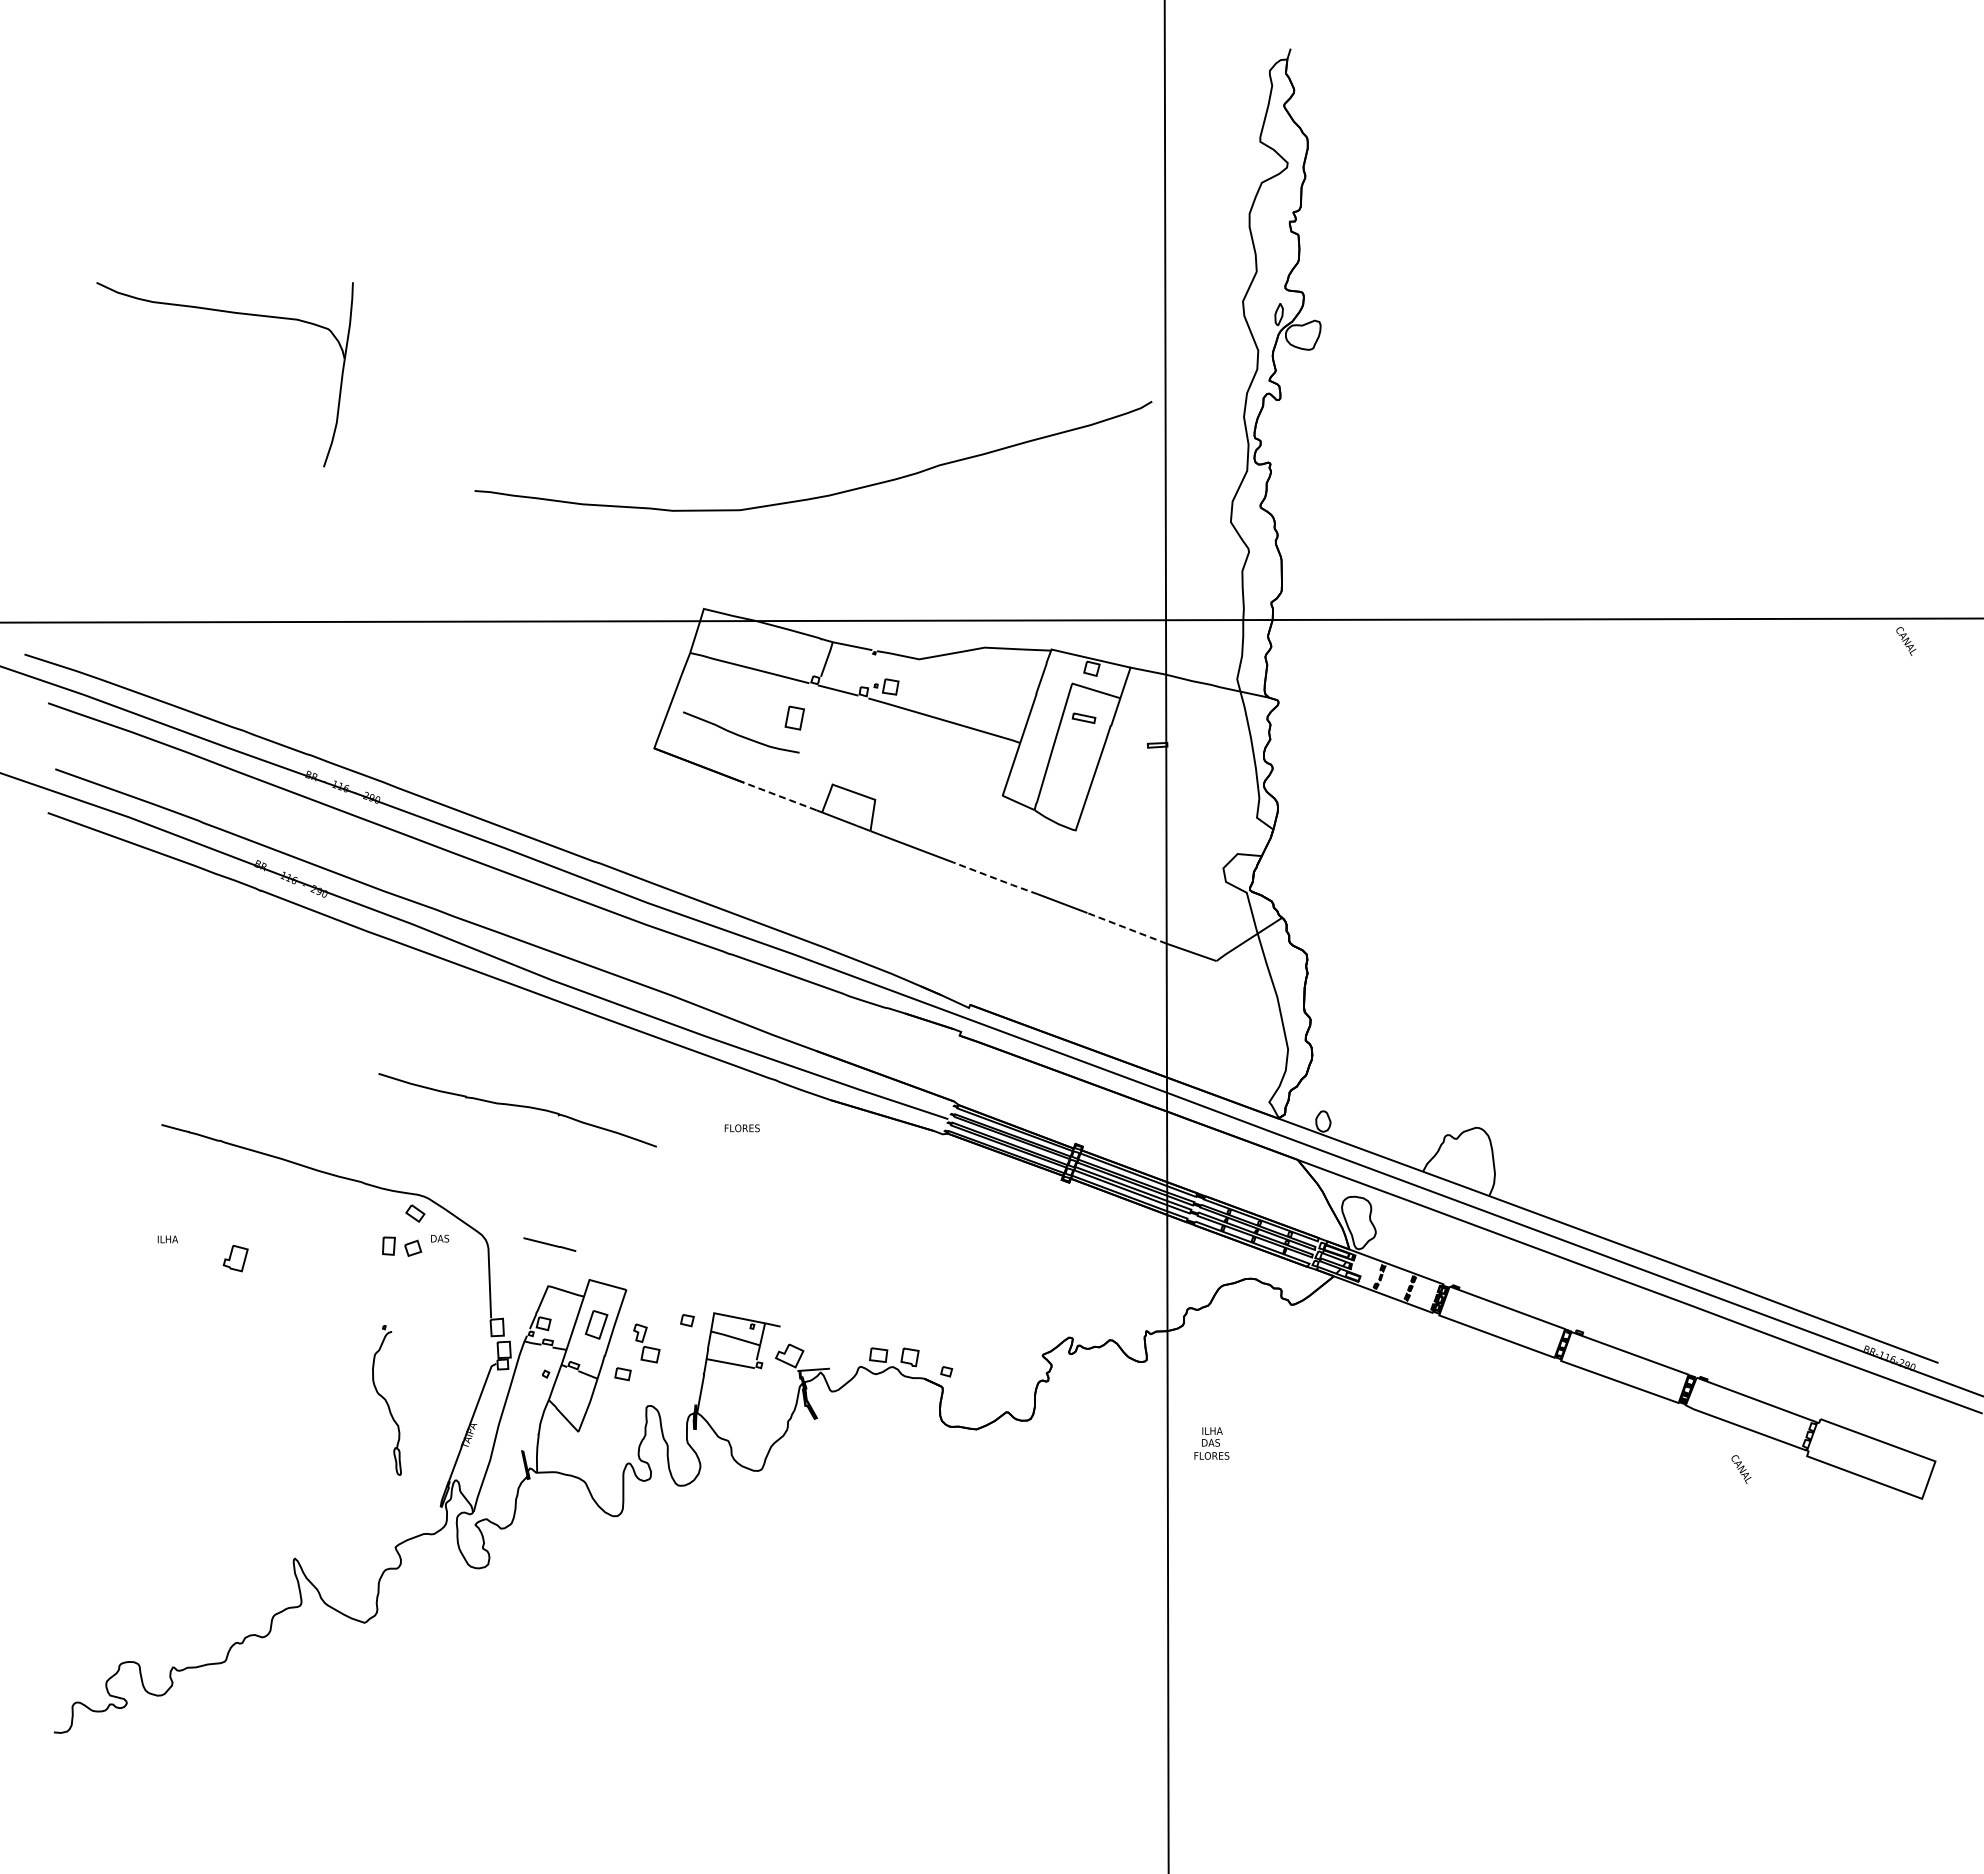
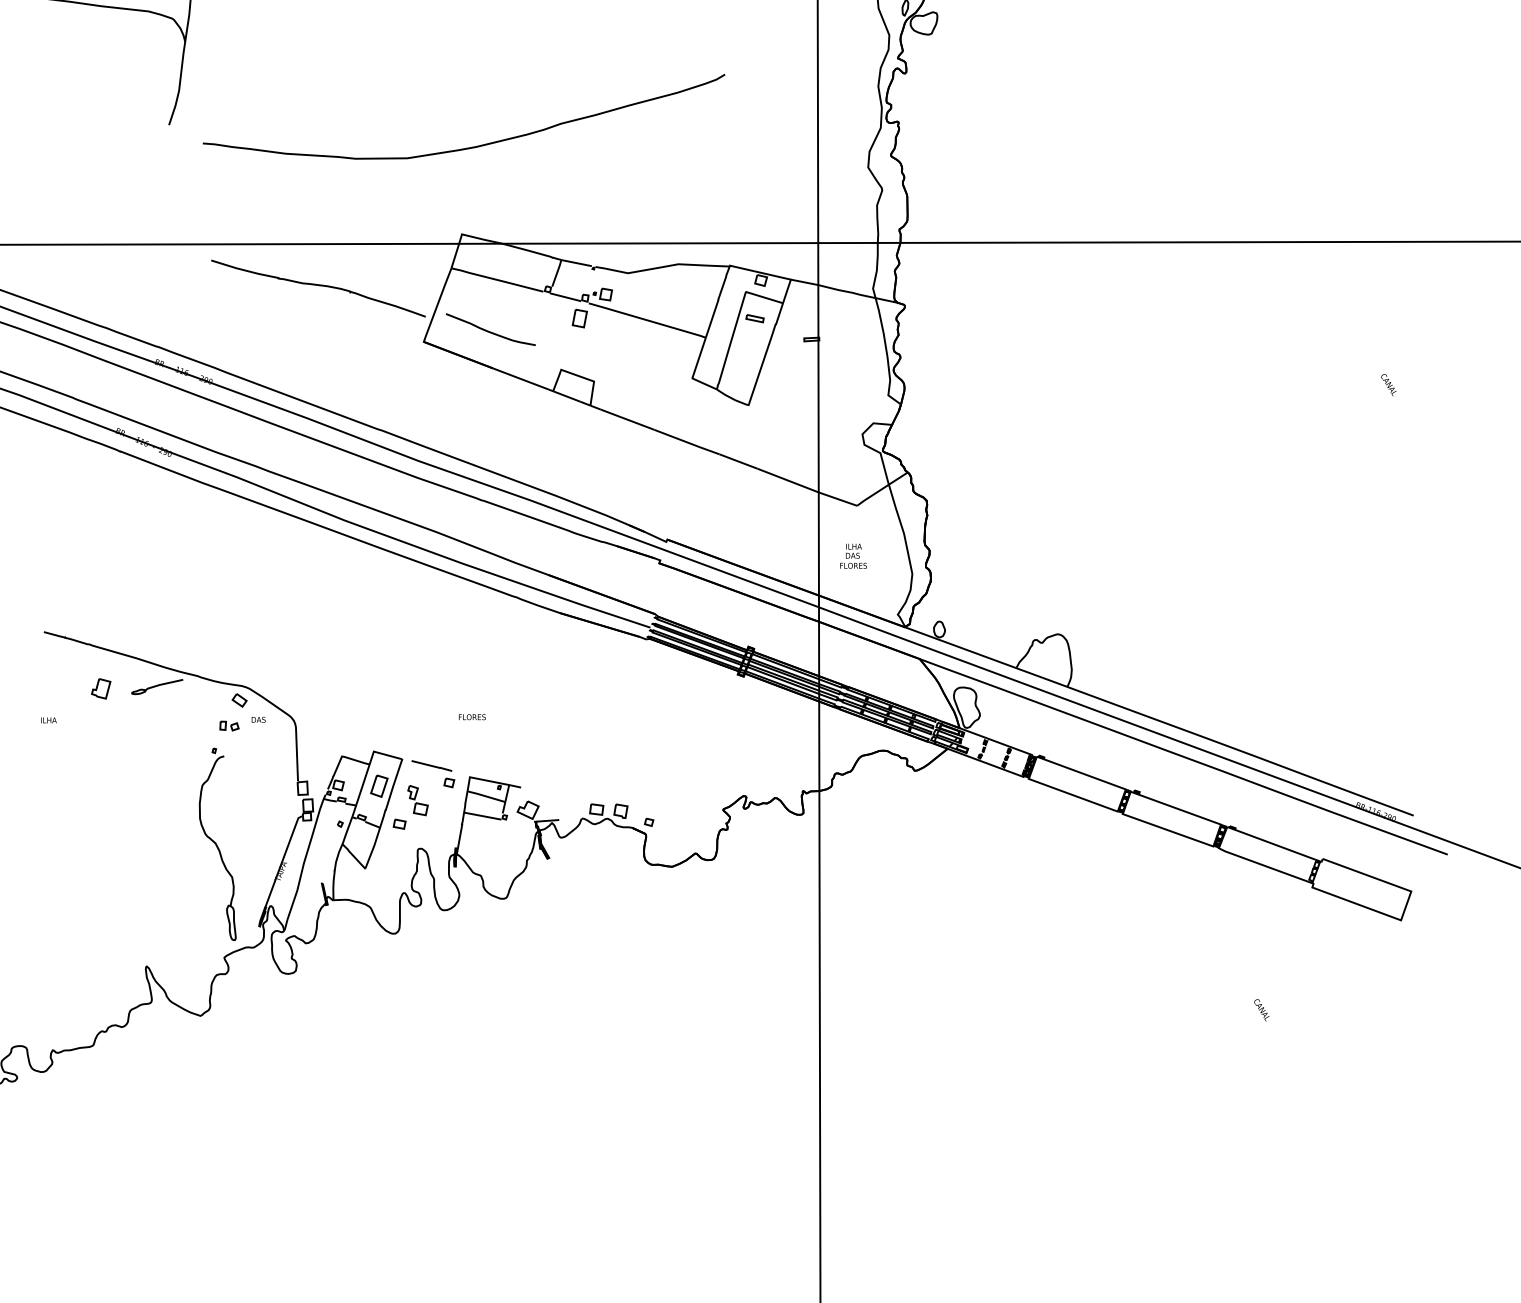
curve: (822, 495) -> (470, 146), moved
text: (1906, 641) -> (1388, 385), moved
part: (794, 717) -> (579, 318), moved
line: (780, 796) -> (521, 378), dashed -> solid
line: (995, 878) -> (686, 442), dashed -> solid
line: (1126, 928) -> (787, 480), dashed -> solid
curve: (517, 1106) -> (318, 285), moved
text: (741, 1128) -> (471, 717), moved
part: (308, 1196) -> (157, 687), added
line: (549, 1244) -> (431, 765), moved
part: (402, 1246) -> (229, 725), size x0.62
part: (235, 1258) -> (100, 688), moved
part: (386, 1400) -> (217, 844), size x1.67
text: (1211, 1443) -> (853, 556), moved
text: (1741, 1469) -> (1261, 1010), moved

